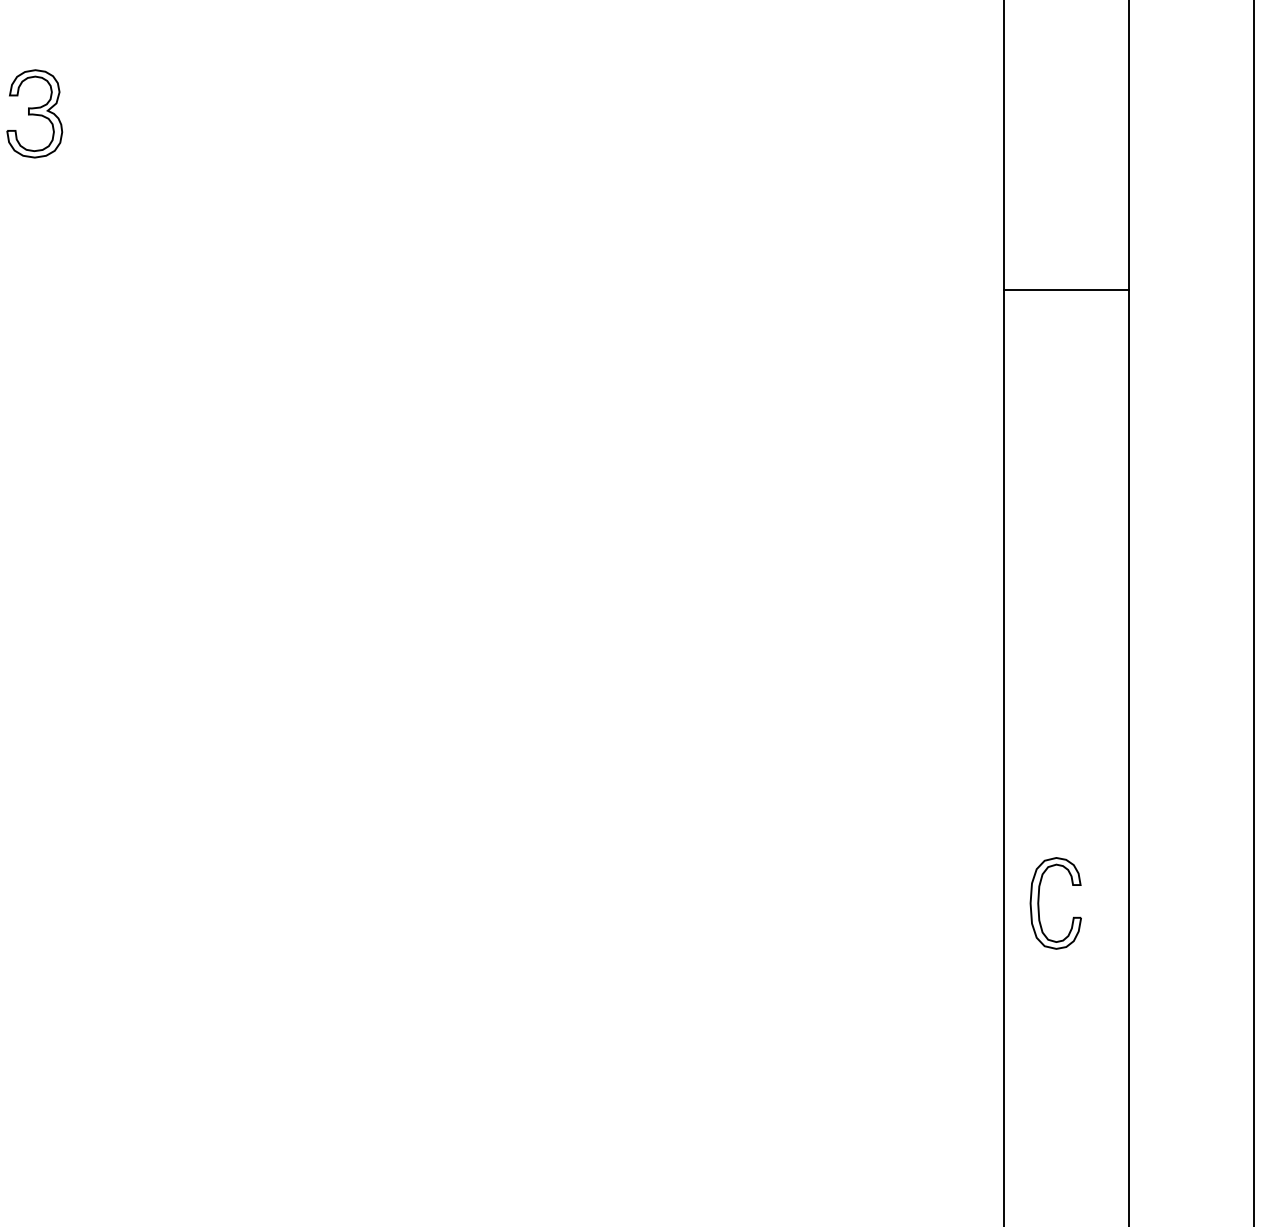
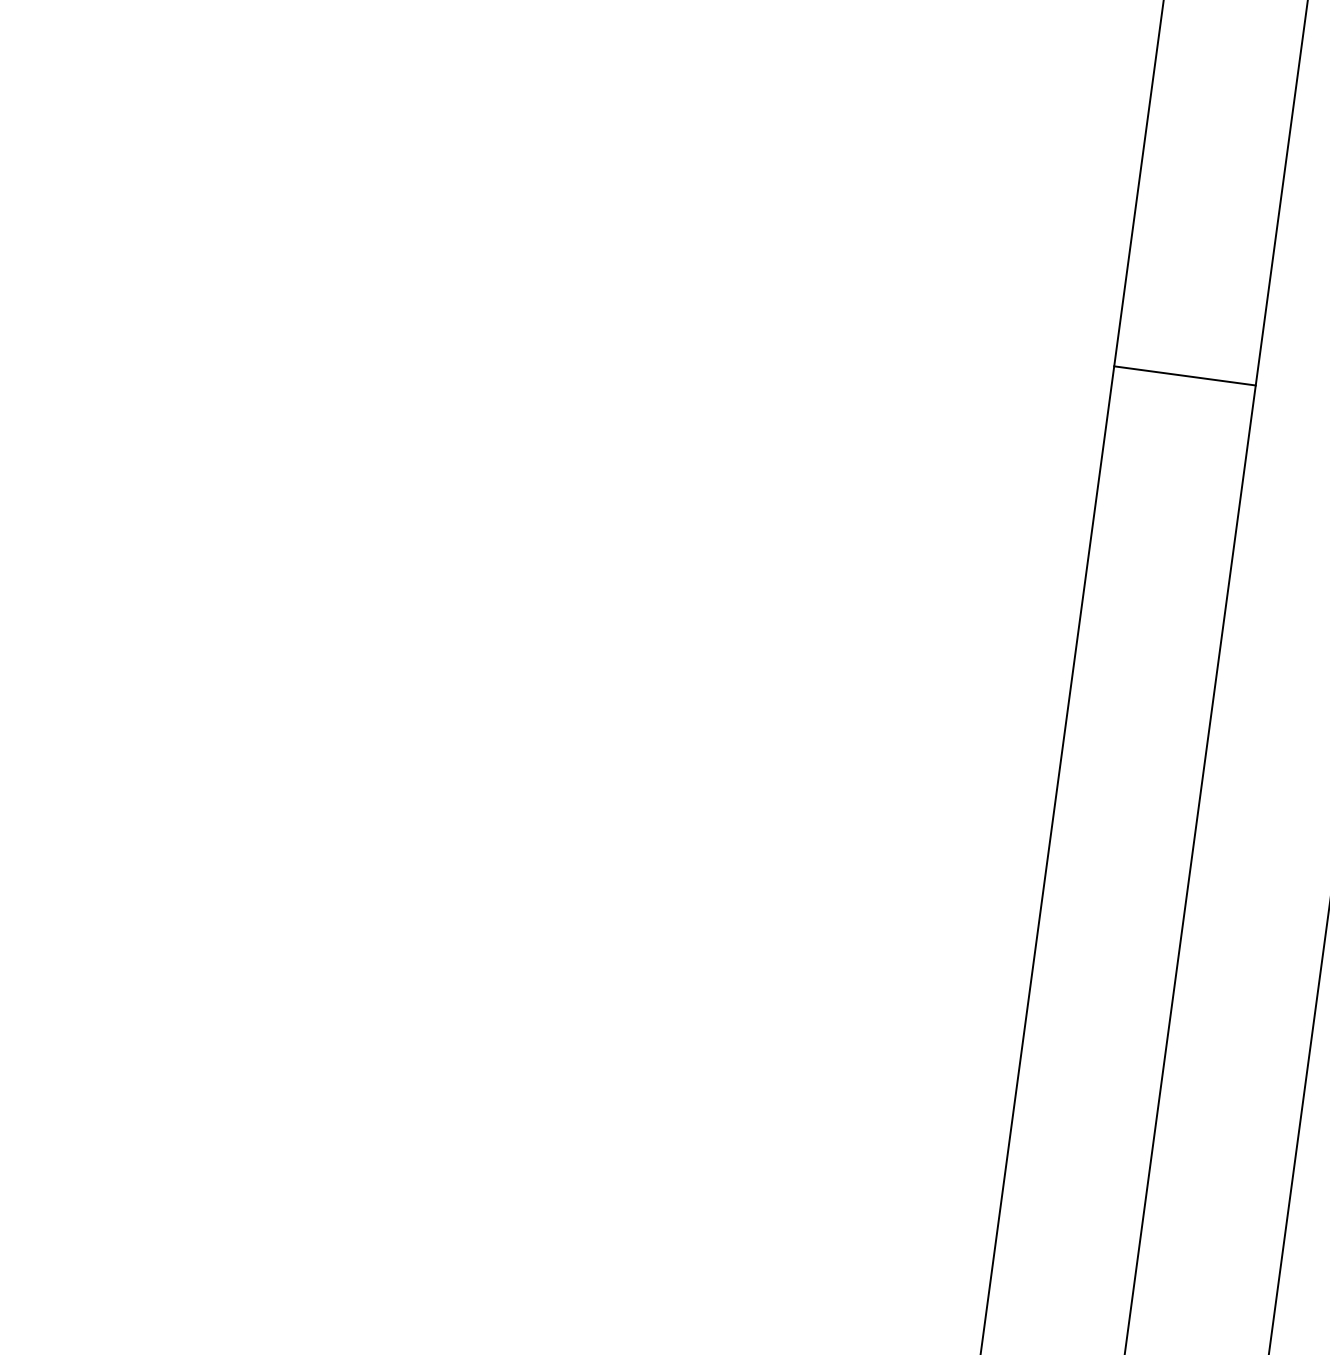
line: (1065, 290) -> (1184, 376), moved
part: (1039, 903) -> (1071, 989), removed

